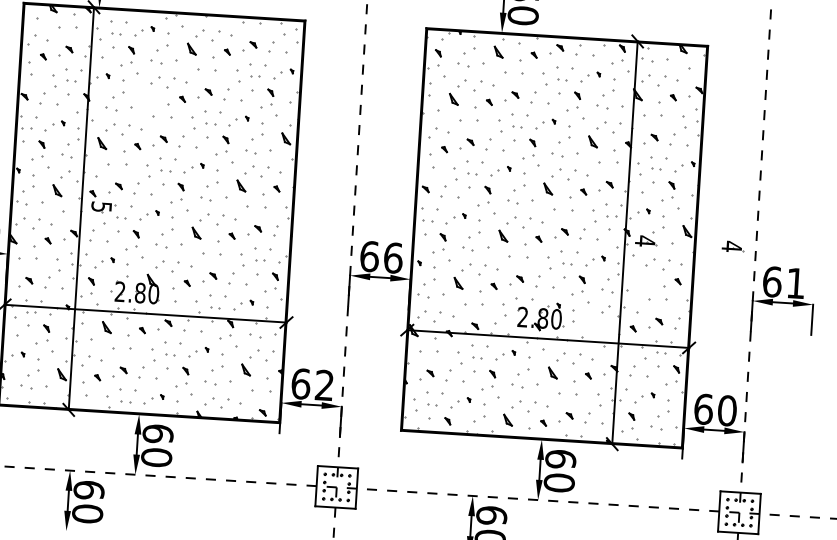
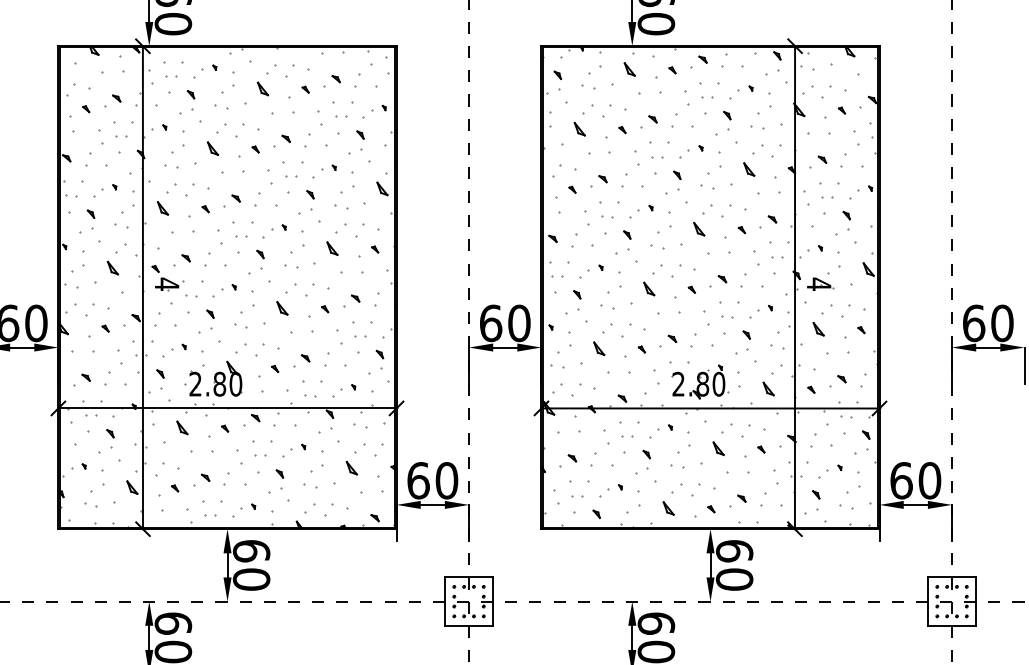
part: (146, 96) -> (212, 148), added
text: (101, 206) -> (166, 283), 5 -> 4
part: (733, 246) -> (924, 283), removed
text: (393, 257) -> (519, 322), 66 -> 60
part: (642, 278) -> (818, 329), added
text: (796, 283) -> (1002, 323), 61 -> 60
part: (597, 325) -> (768, 388), added
text: (324, 385) -> (446, 480), 62 -> 60

